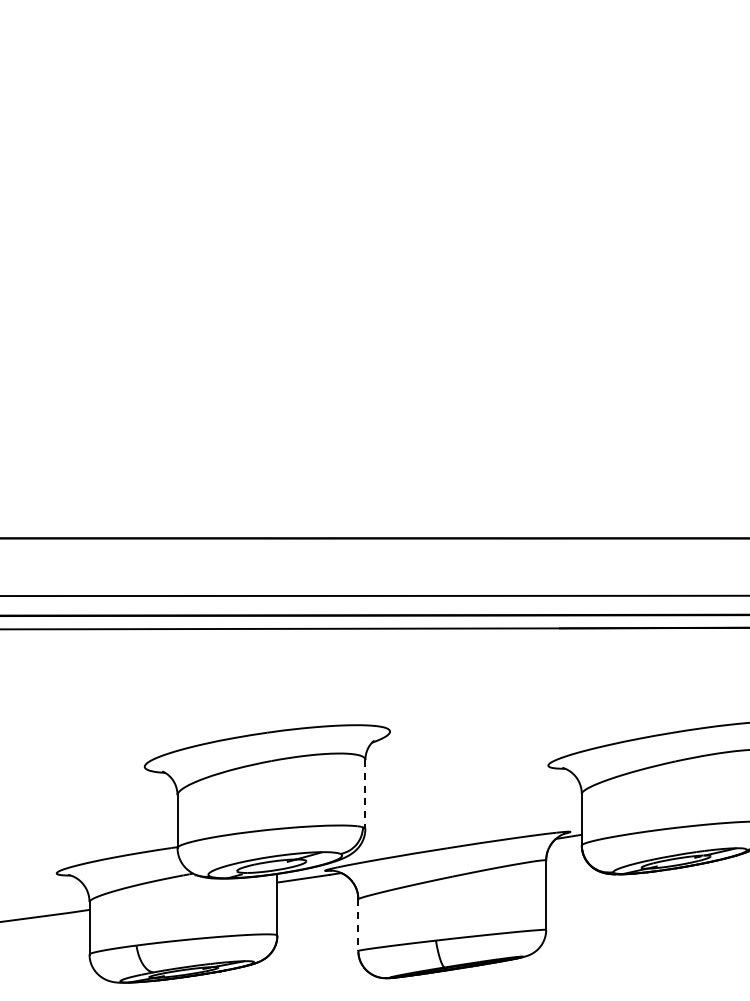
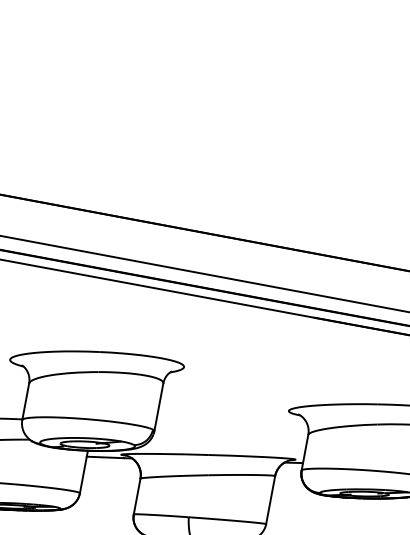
line: (365, 794) -> (158, 407), dashed -> solid
line: (358, 925) -> (137, 496), dashed -> solid

